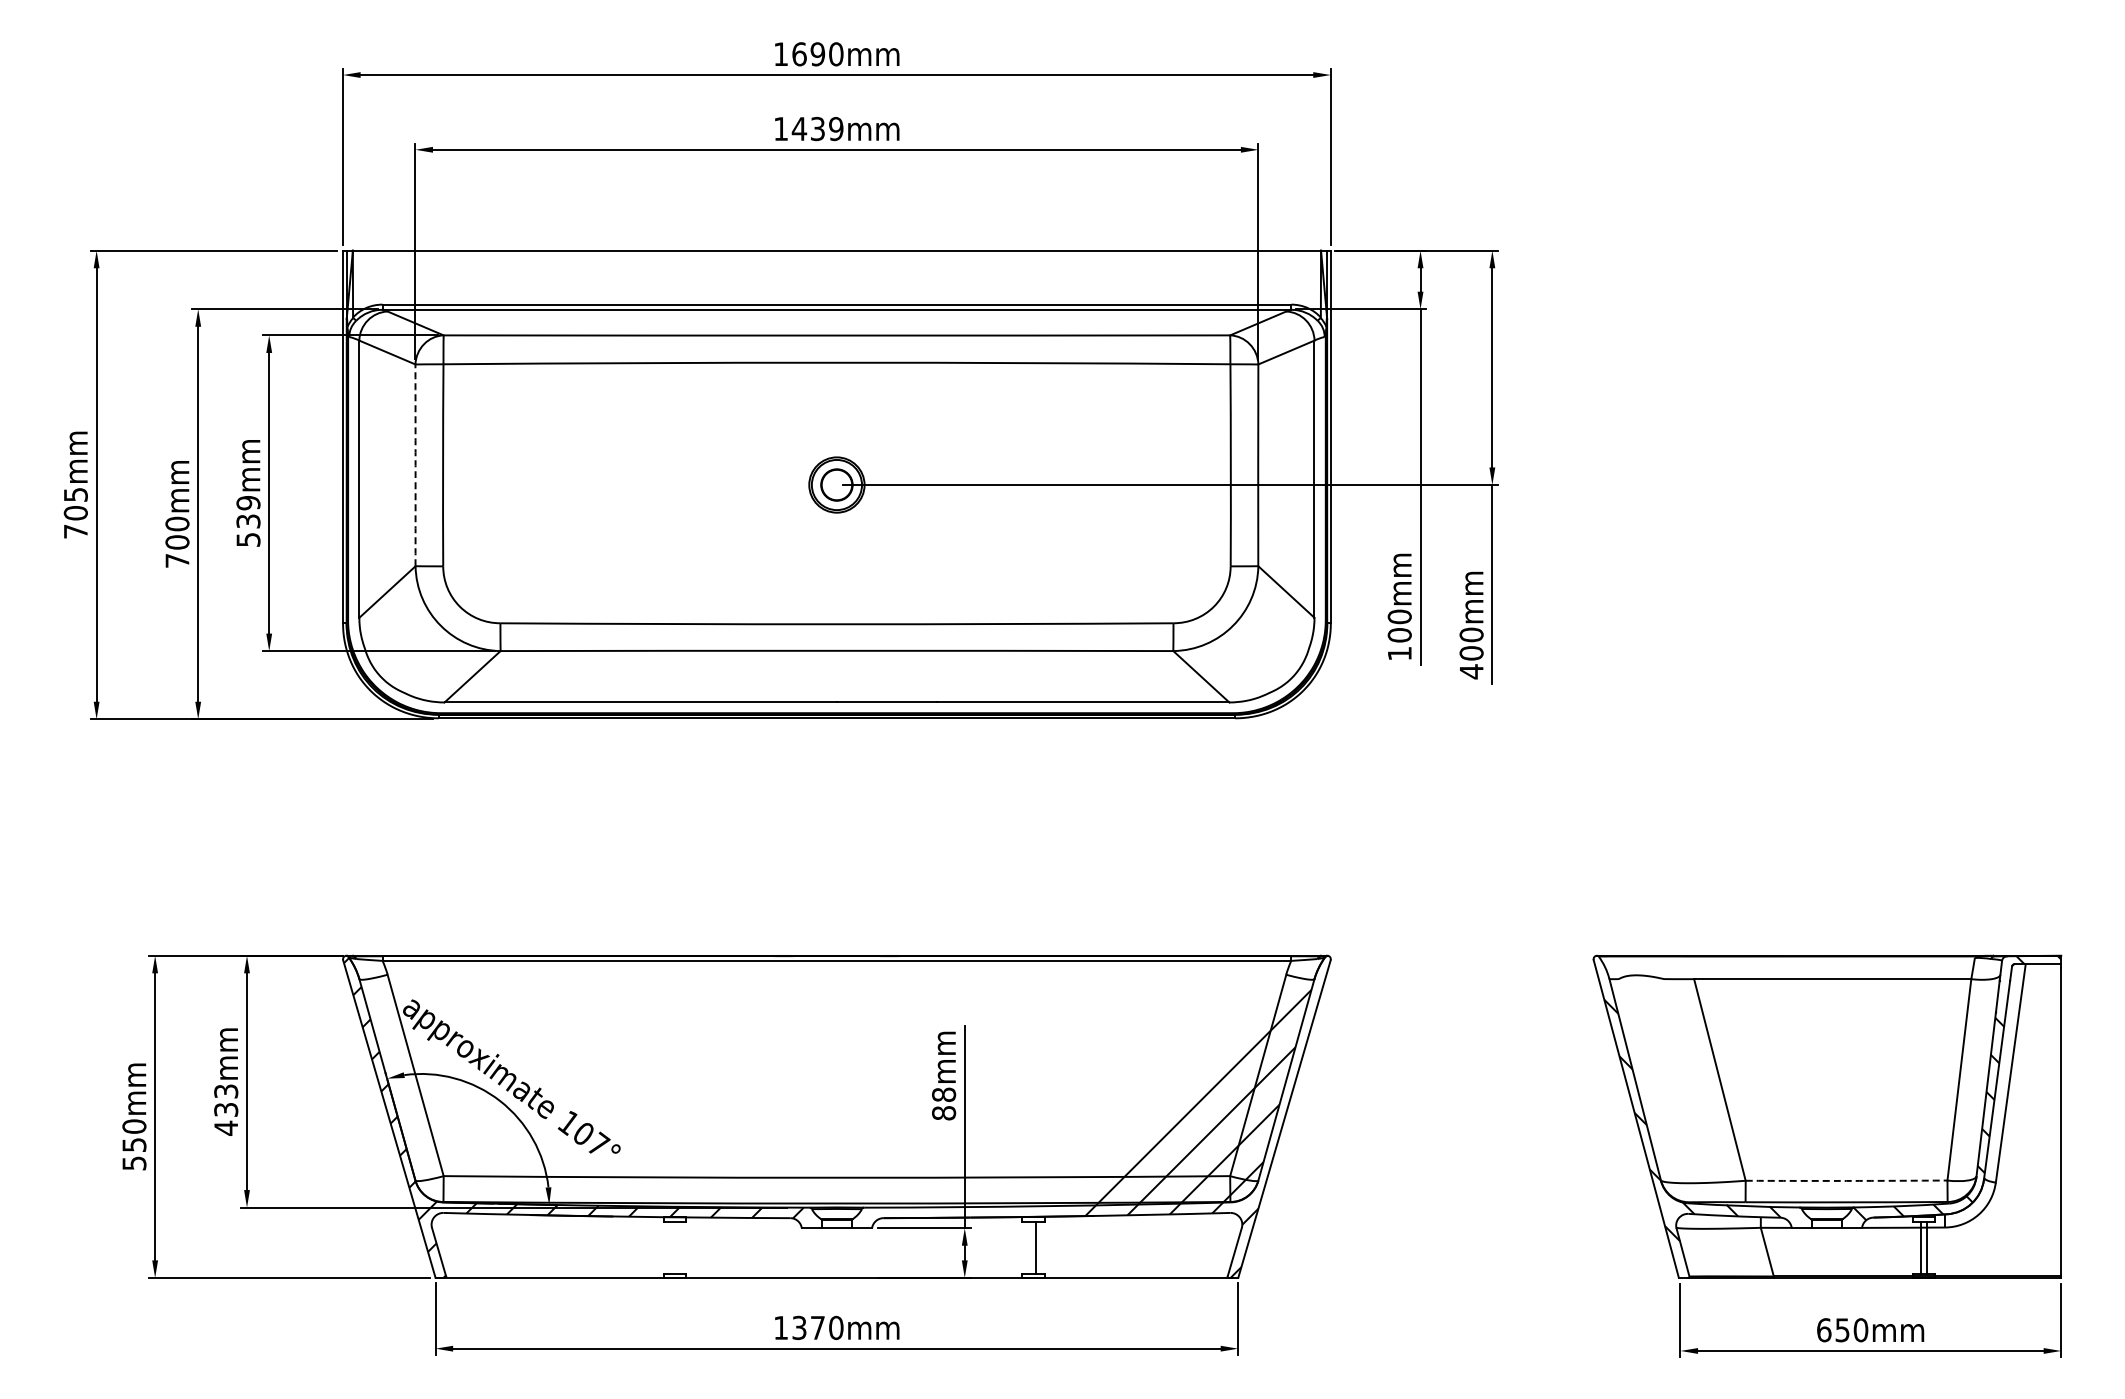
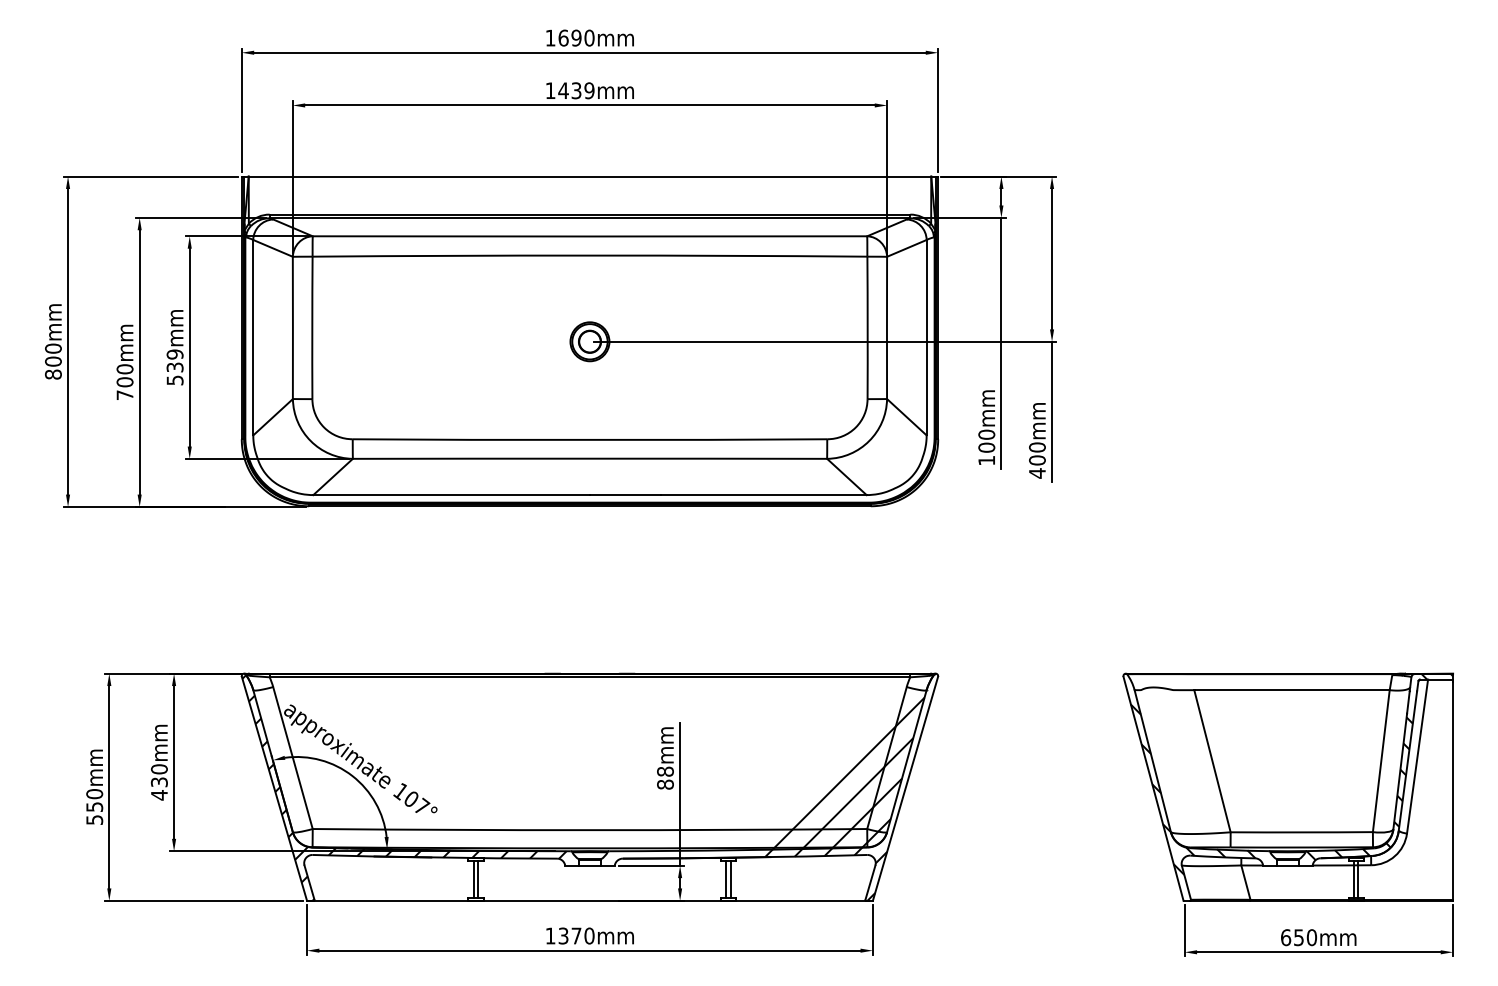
arc: (415, 465) -> (292, 328), dashed -> solid
text: (75, 512) -> (53, 361), 705mm -> 800mm
text: (226, 1091) -> (159, 769), 433mm -> 430mm
arc: (1846, 1180) -> (1301, 832), dashed -> solid
line: (672, 1247) -> (474, 879), added
line: (678, 1247) -> (478, 879), added
line: (1030, 1247) -> (726, 879), added

